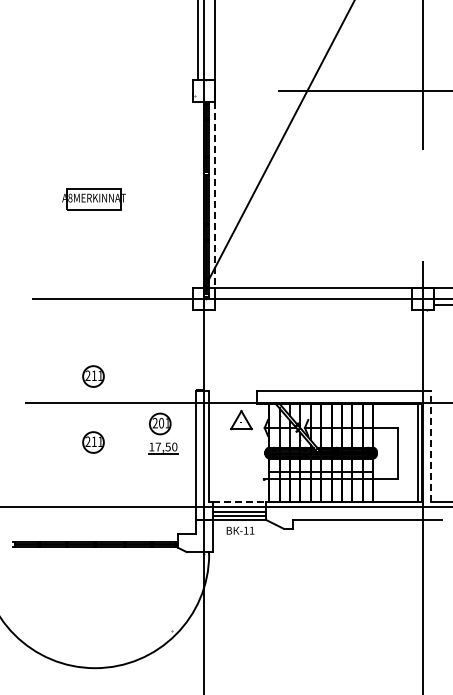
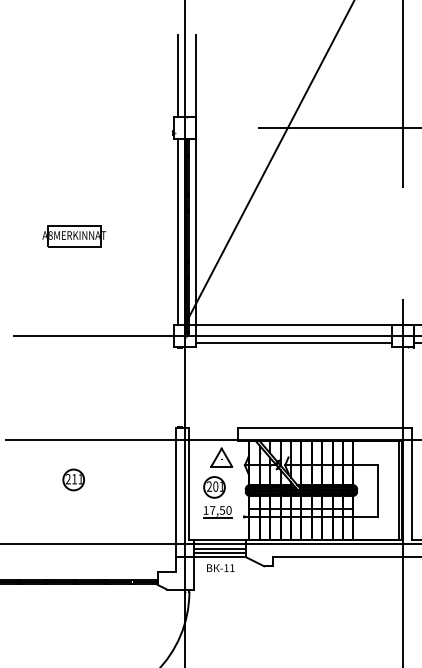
line: (197, 194) -> (177, 231), added
line: (215, 194) -> (195, 231), dashed -> solid
line: (313, 305) -> (293, 342), added
part: (93, 376) -> (73, 413), removed
part: (163, 433) -> (217, 496), moved
line: (431, 446) -> (411, 483), dashed -> solid
line: (240, 502) -> (220, 539), dashed -> solid

